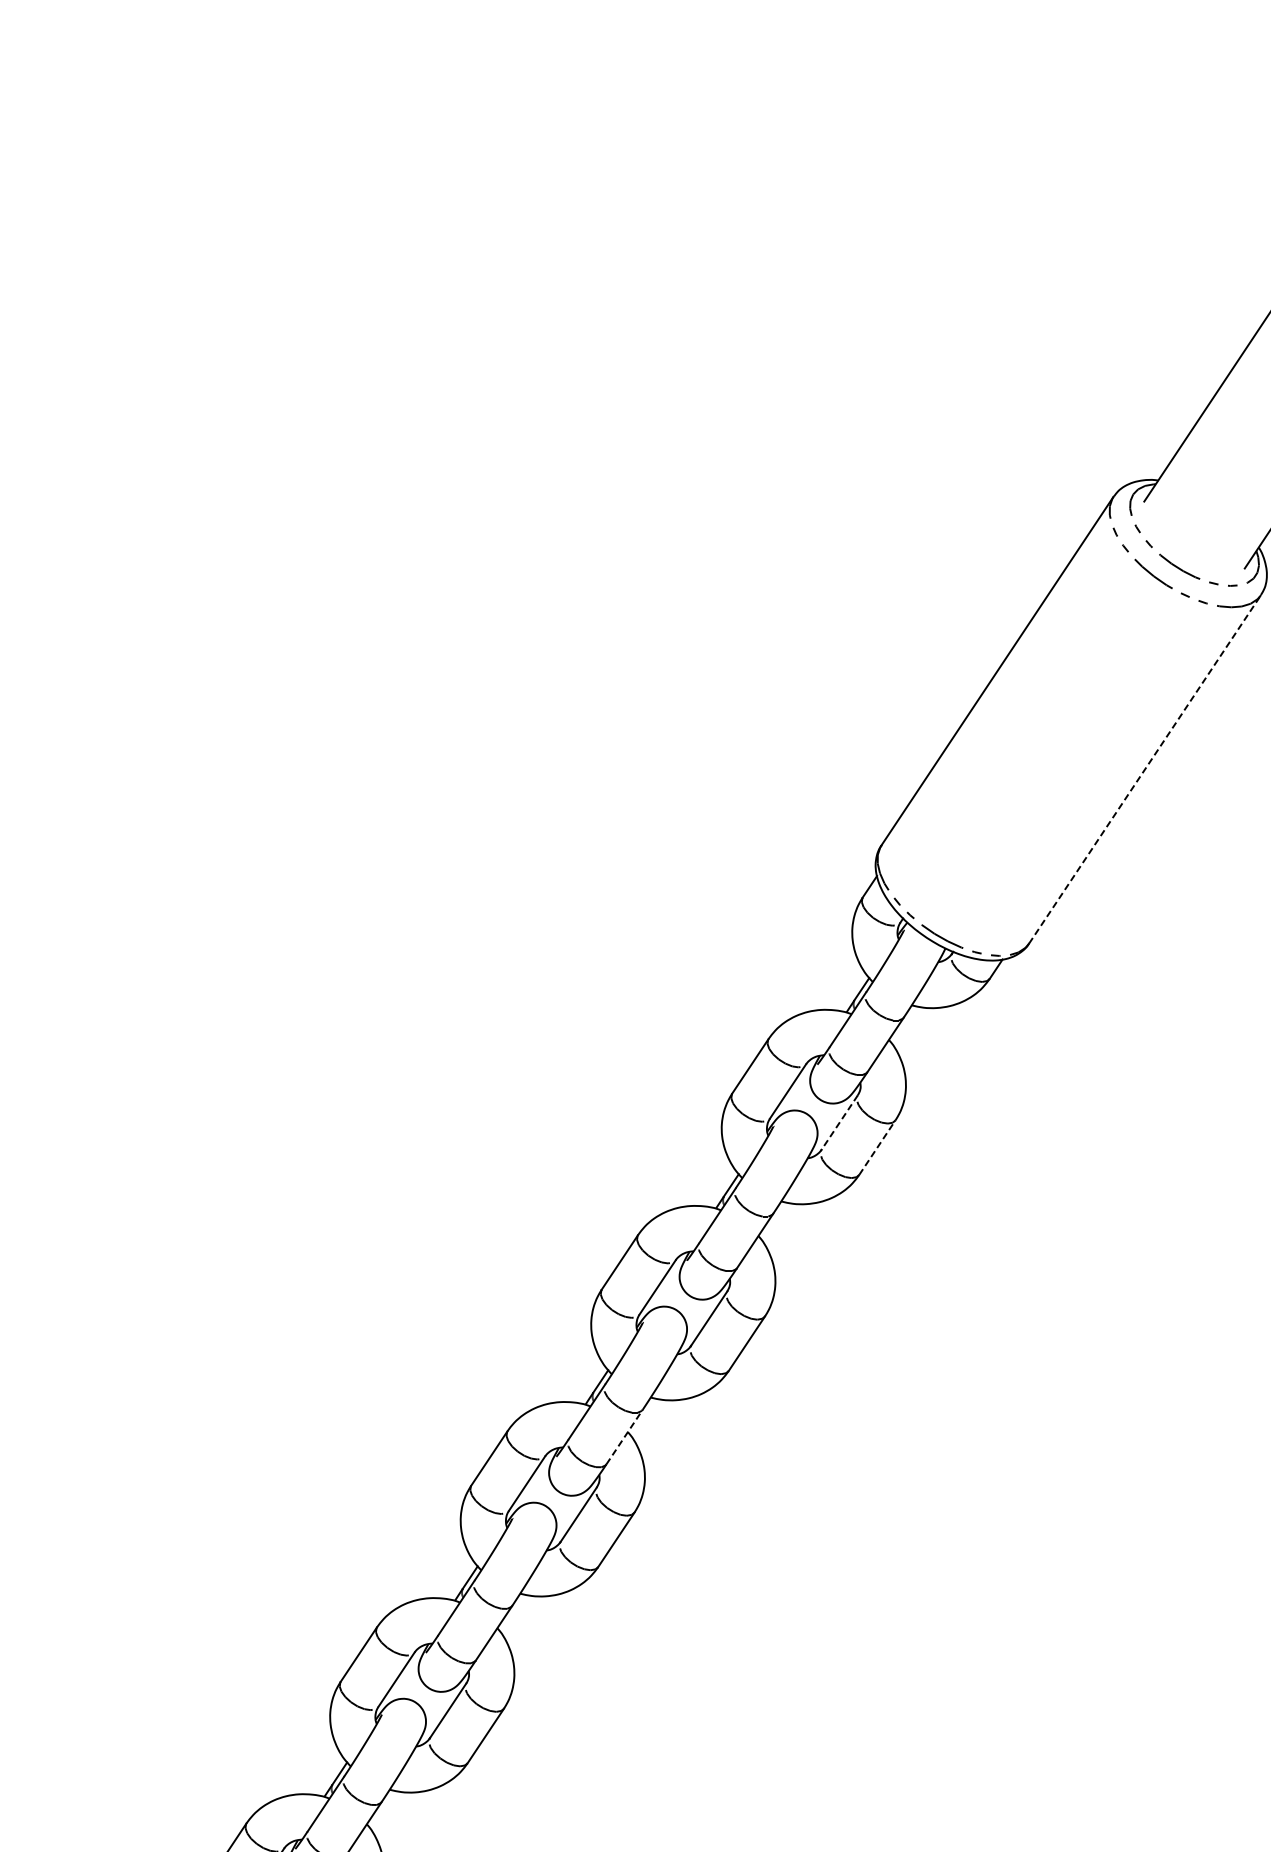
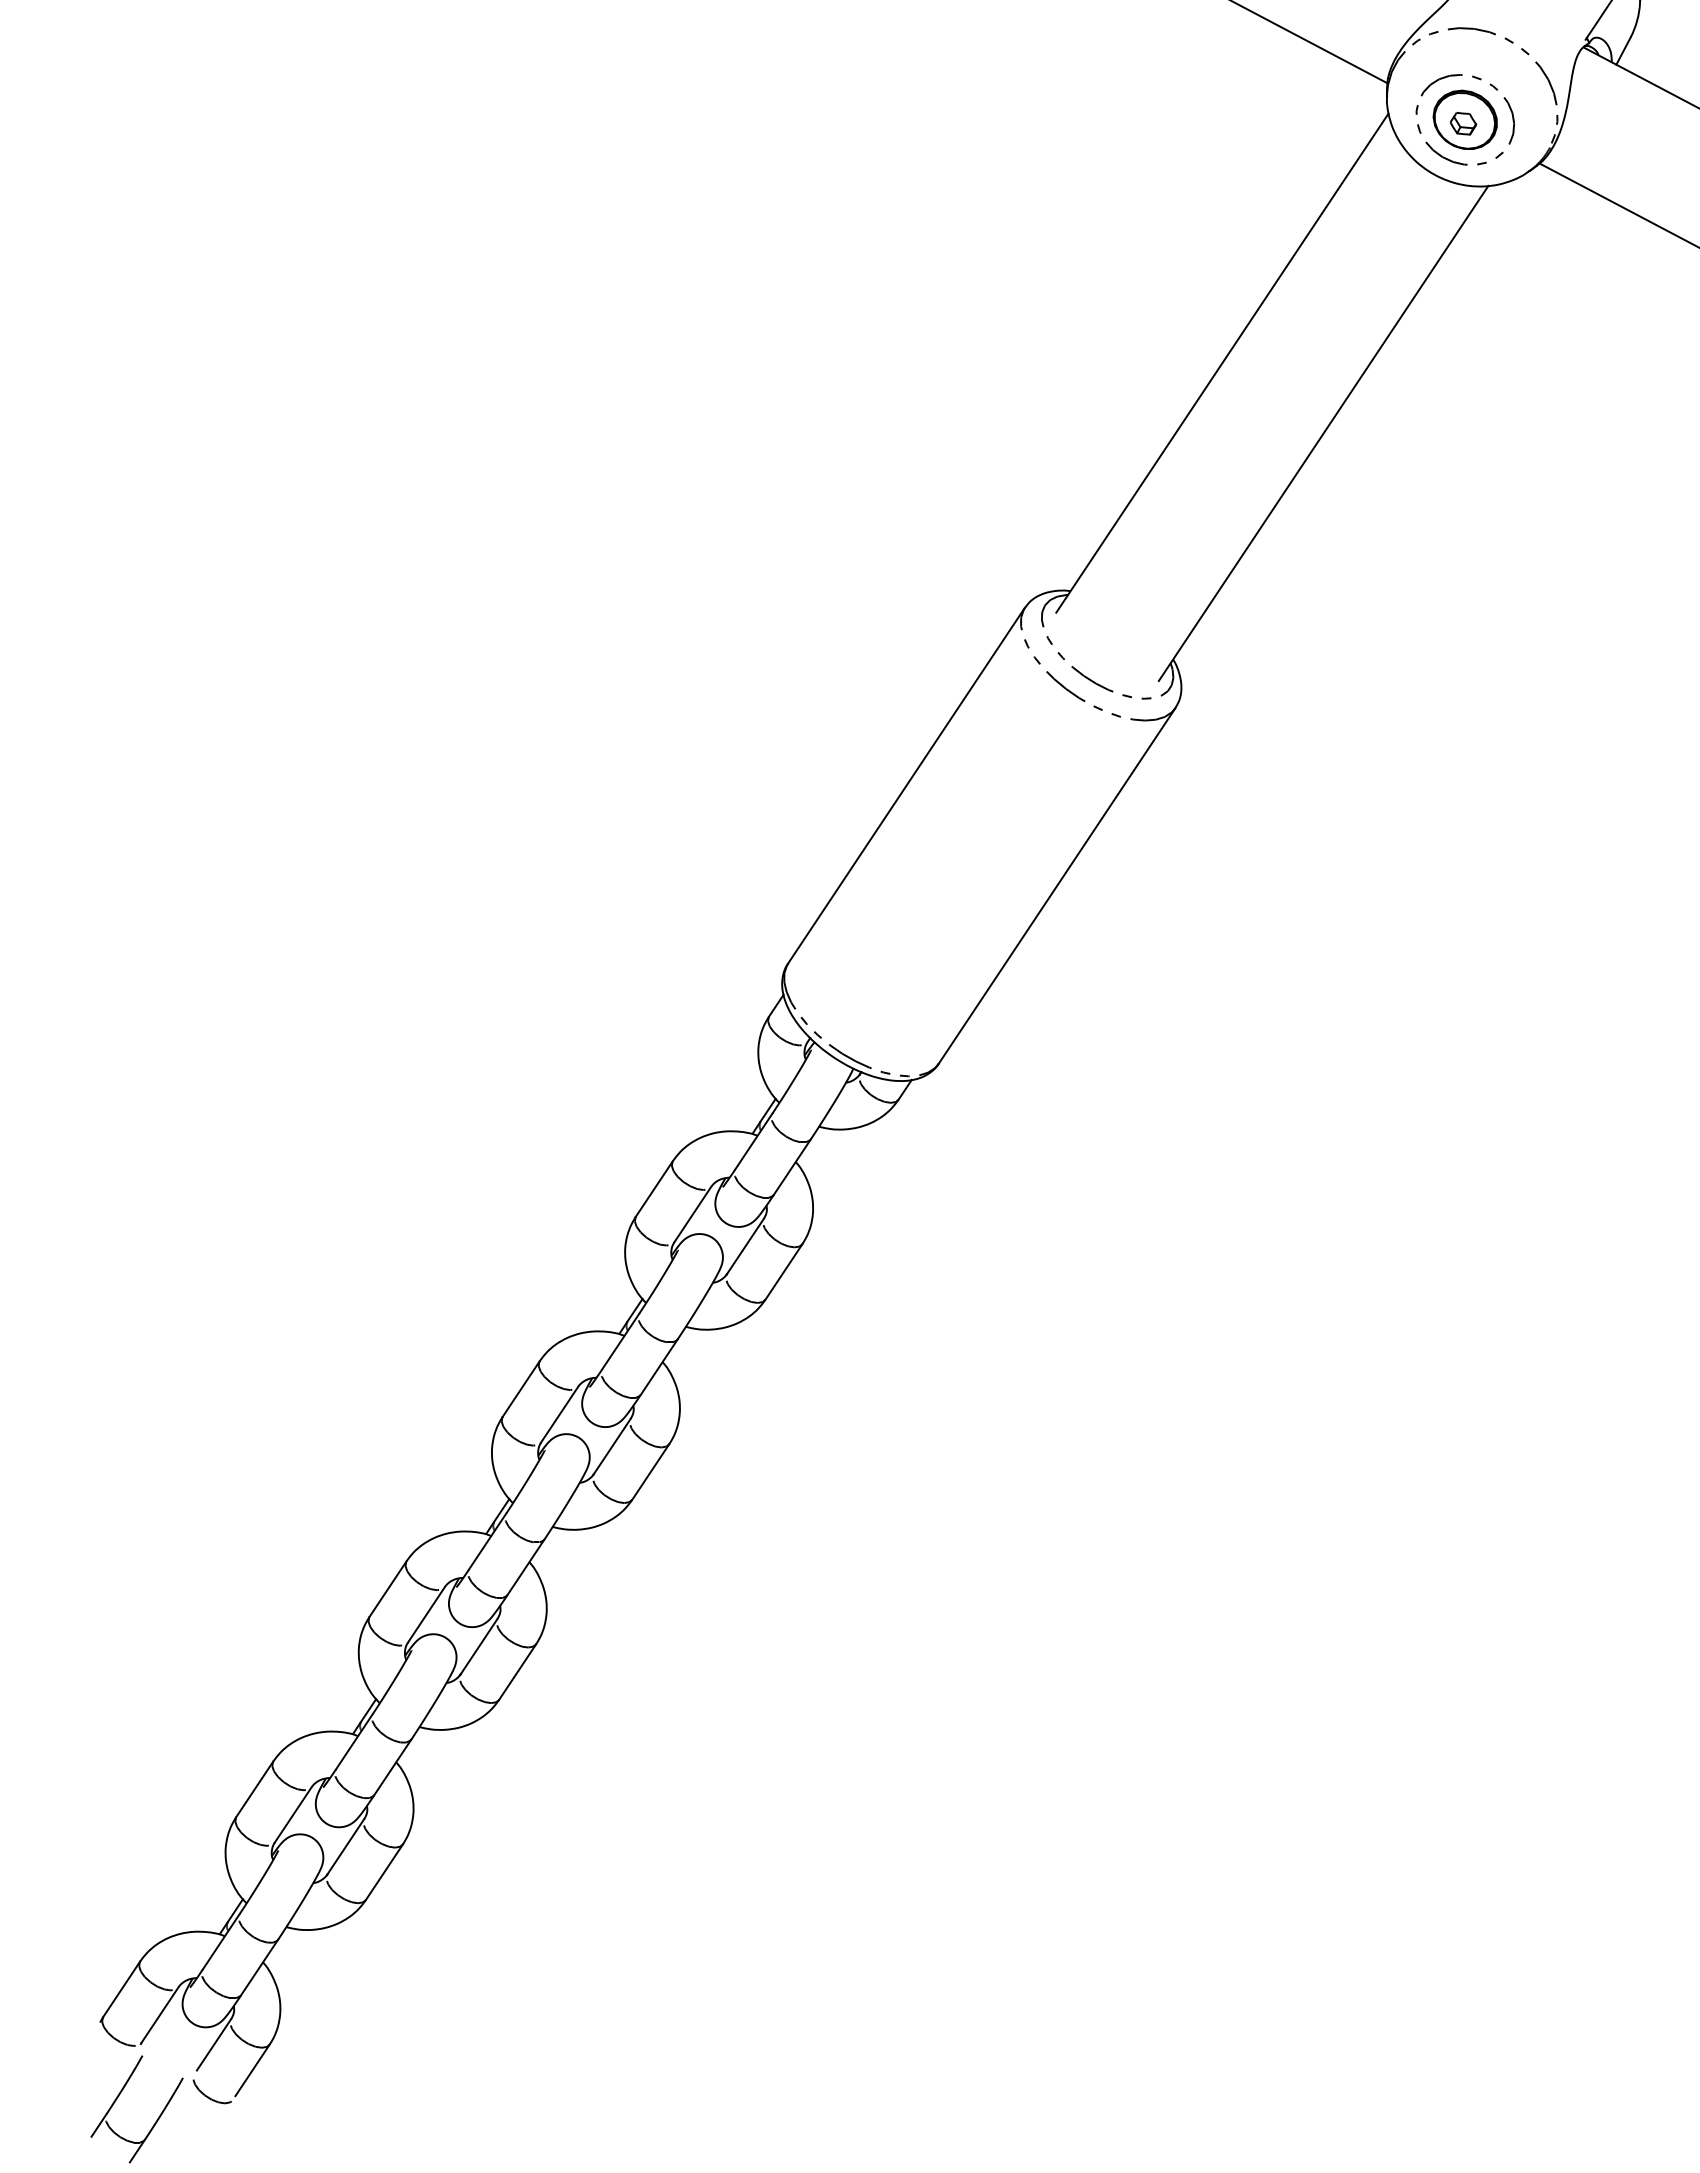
line: (1145, 768) -> (1057, 885), dashed -> solid
line: (839, 1122) -> (745, 1246), dashed -> solid
line: (877, 1147) -> (784, 1271), dashed -> solid
line: (625, 1436) -> (526, 1566), dashed -> solid

